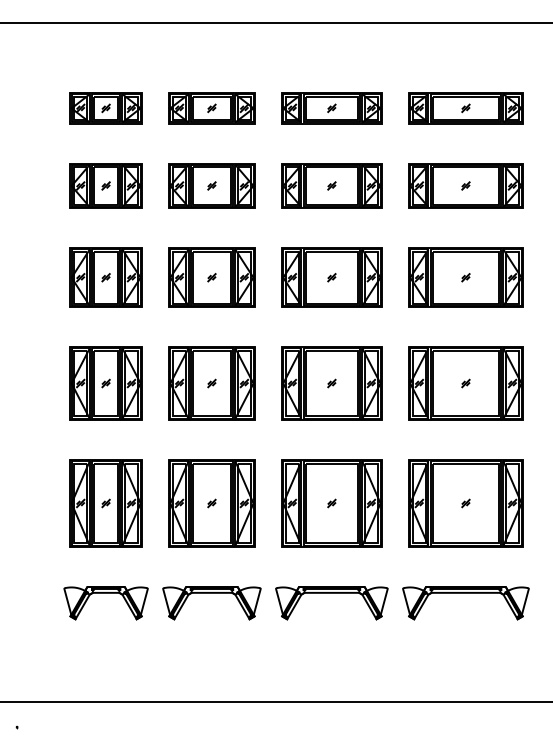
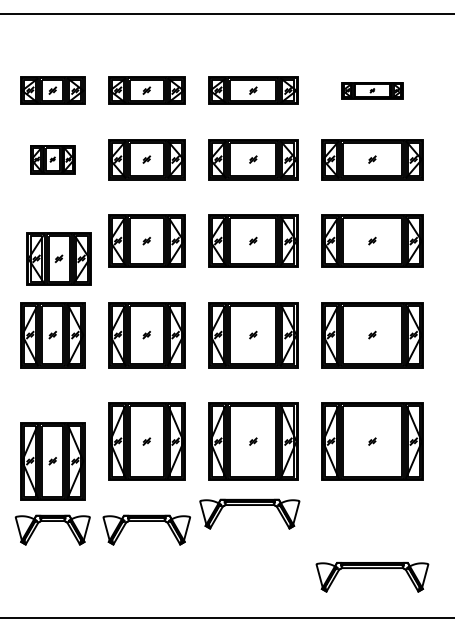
part: (465, 108) -> (372, 90), size x0.6
part: (105, 185) -> (52, 159), size x0.7
part: (105, 277) -> (58, 258), moved
part: (105, 503) -> (52, 461), moved
part: (331, 593) -> (249, 505), moved
part: (465, 593) -> (372, 568), moved

